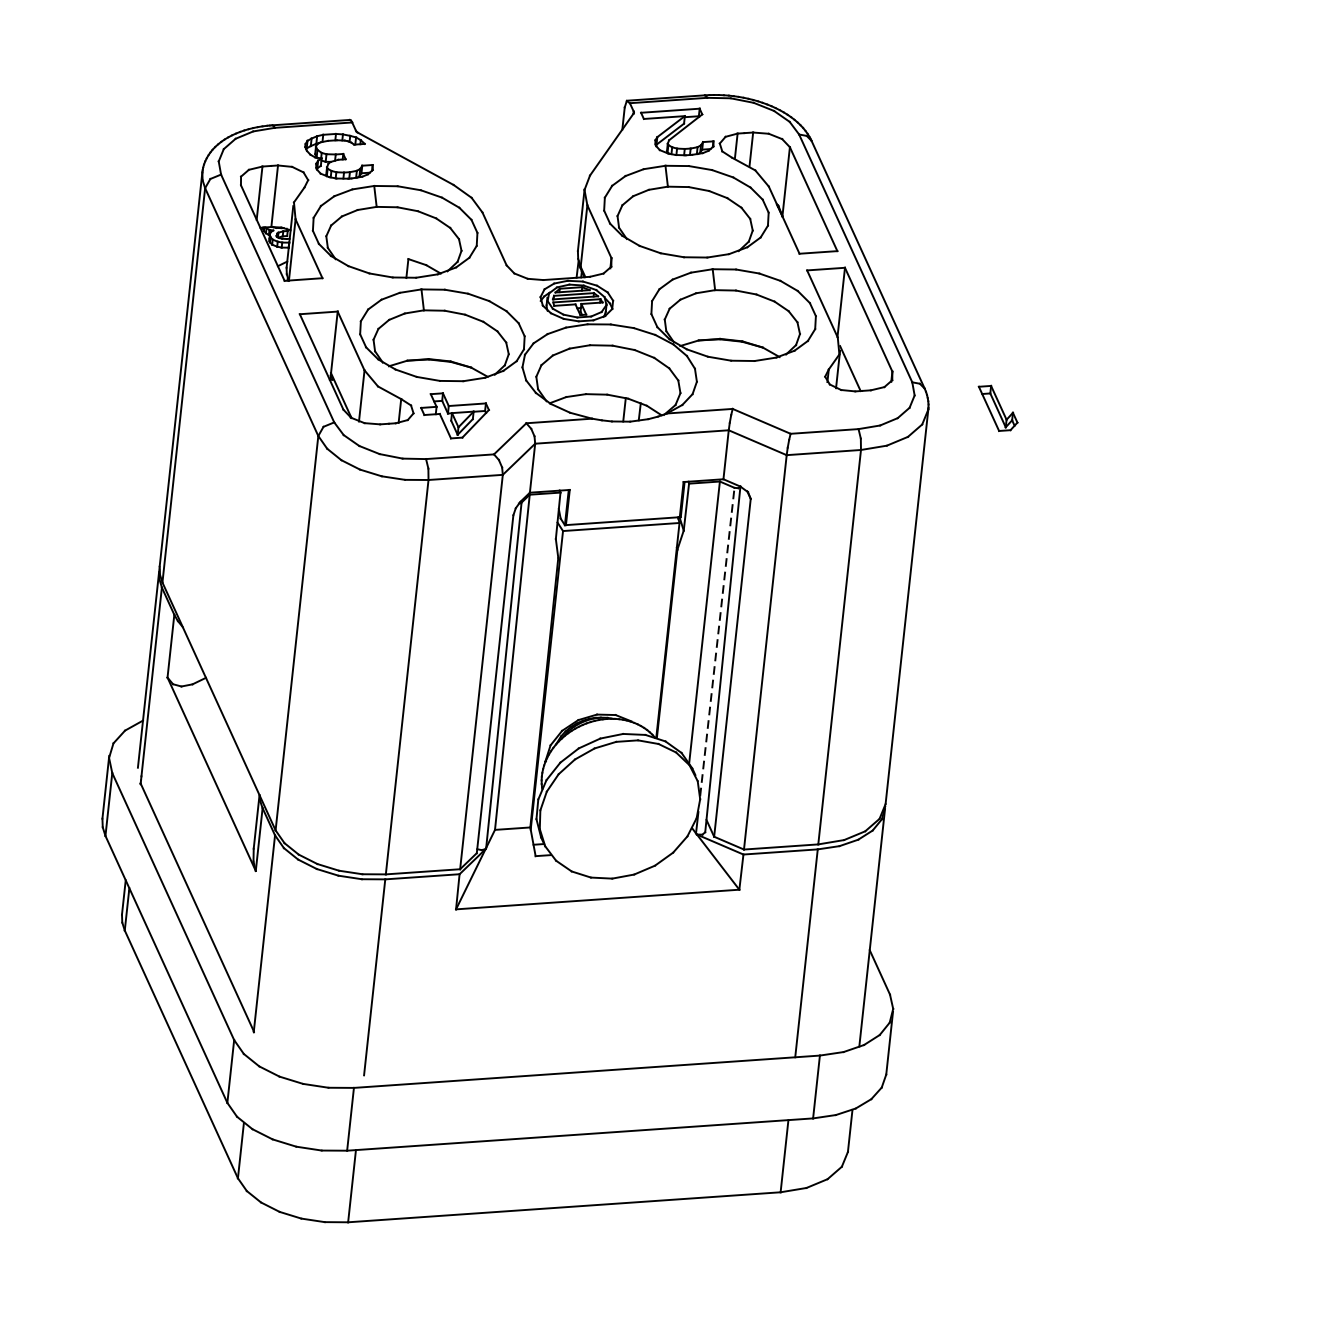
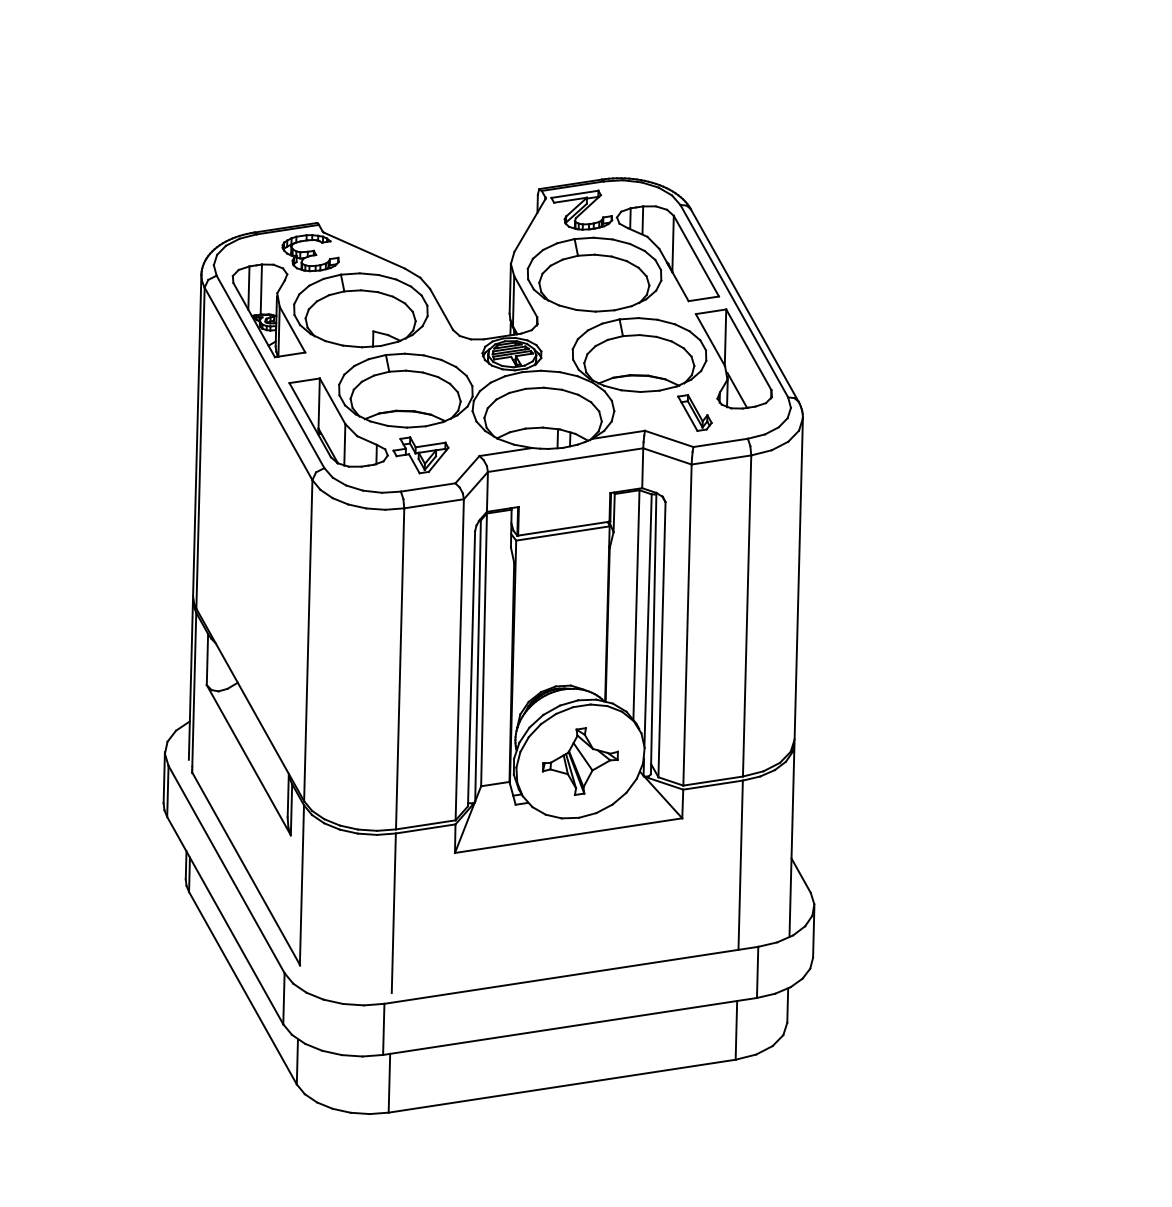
part: (997, 407) -> (694, 412), moved
line: (717, 641) -> (648, 619), dashed -> solid
part: (619, 809) -> (580, 761), added

